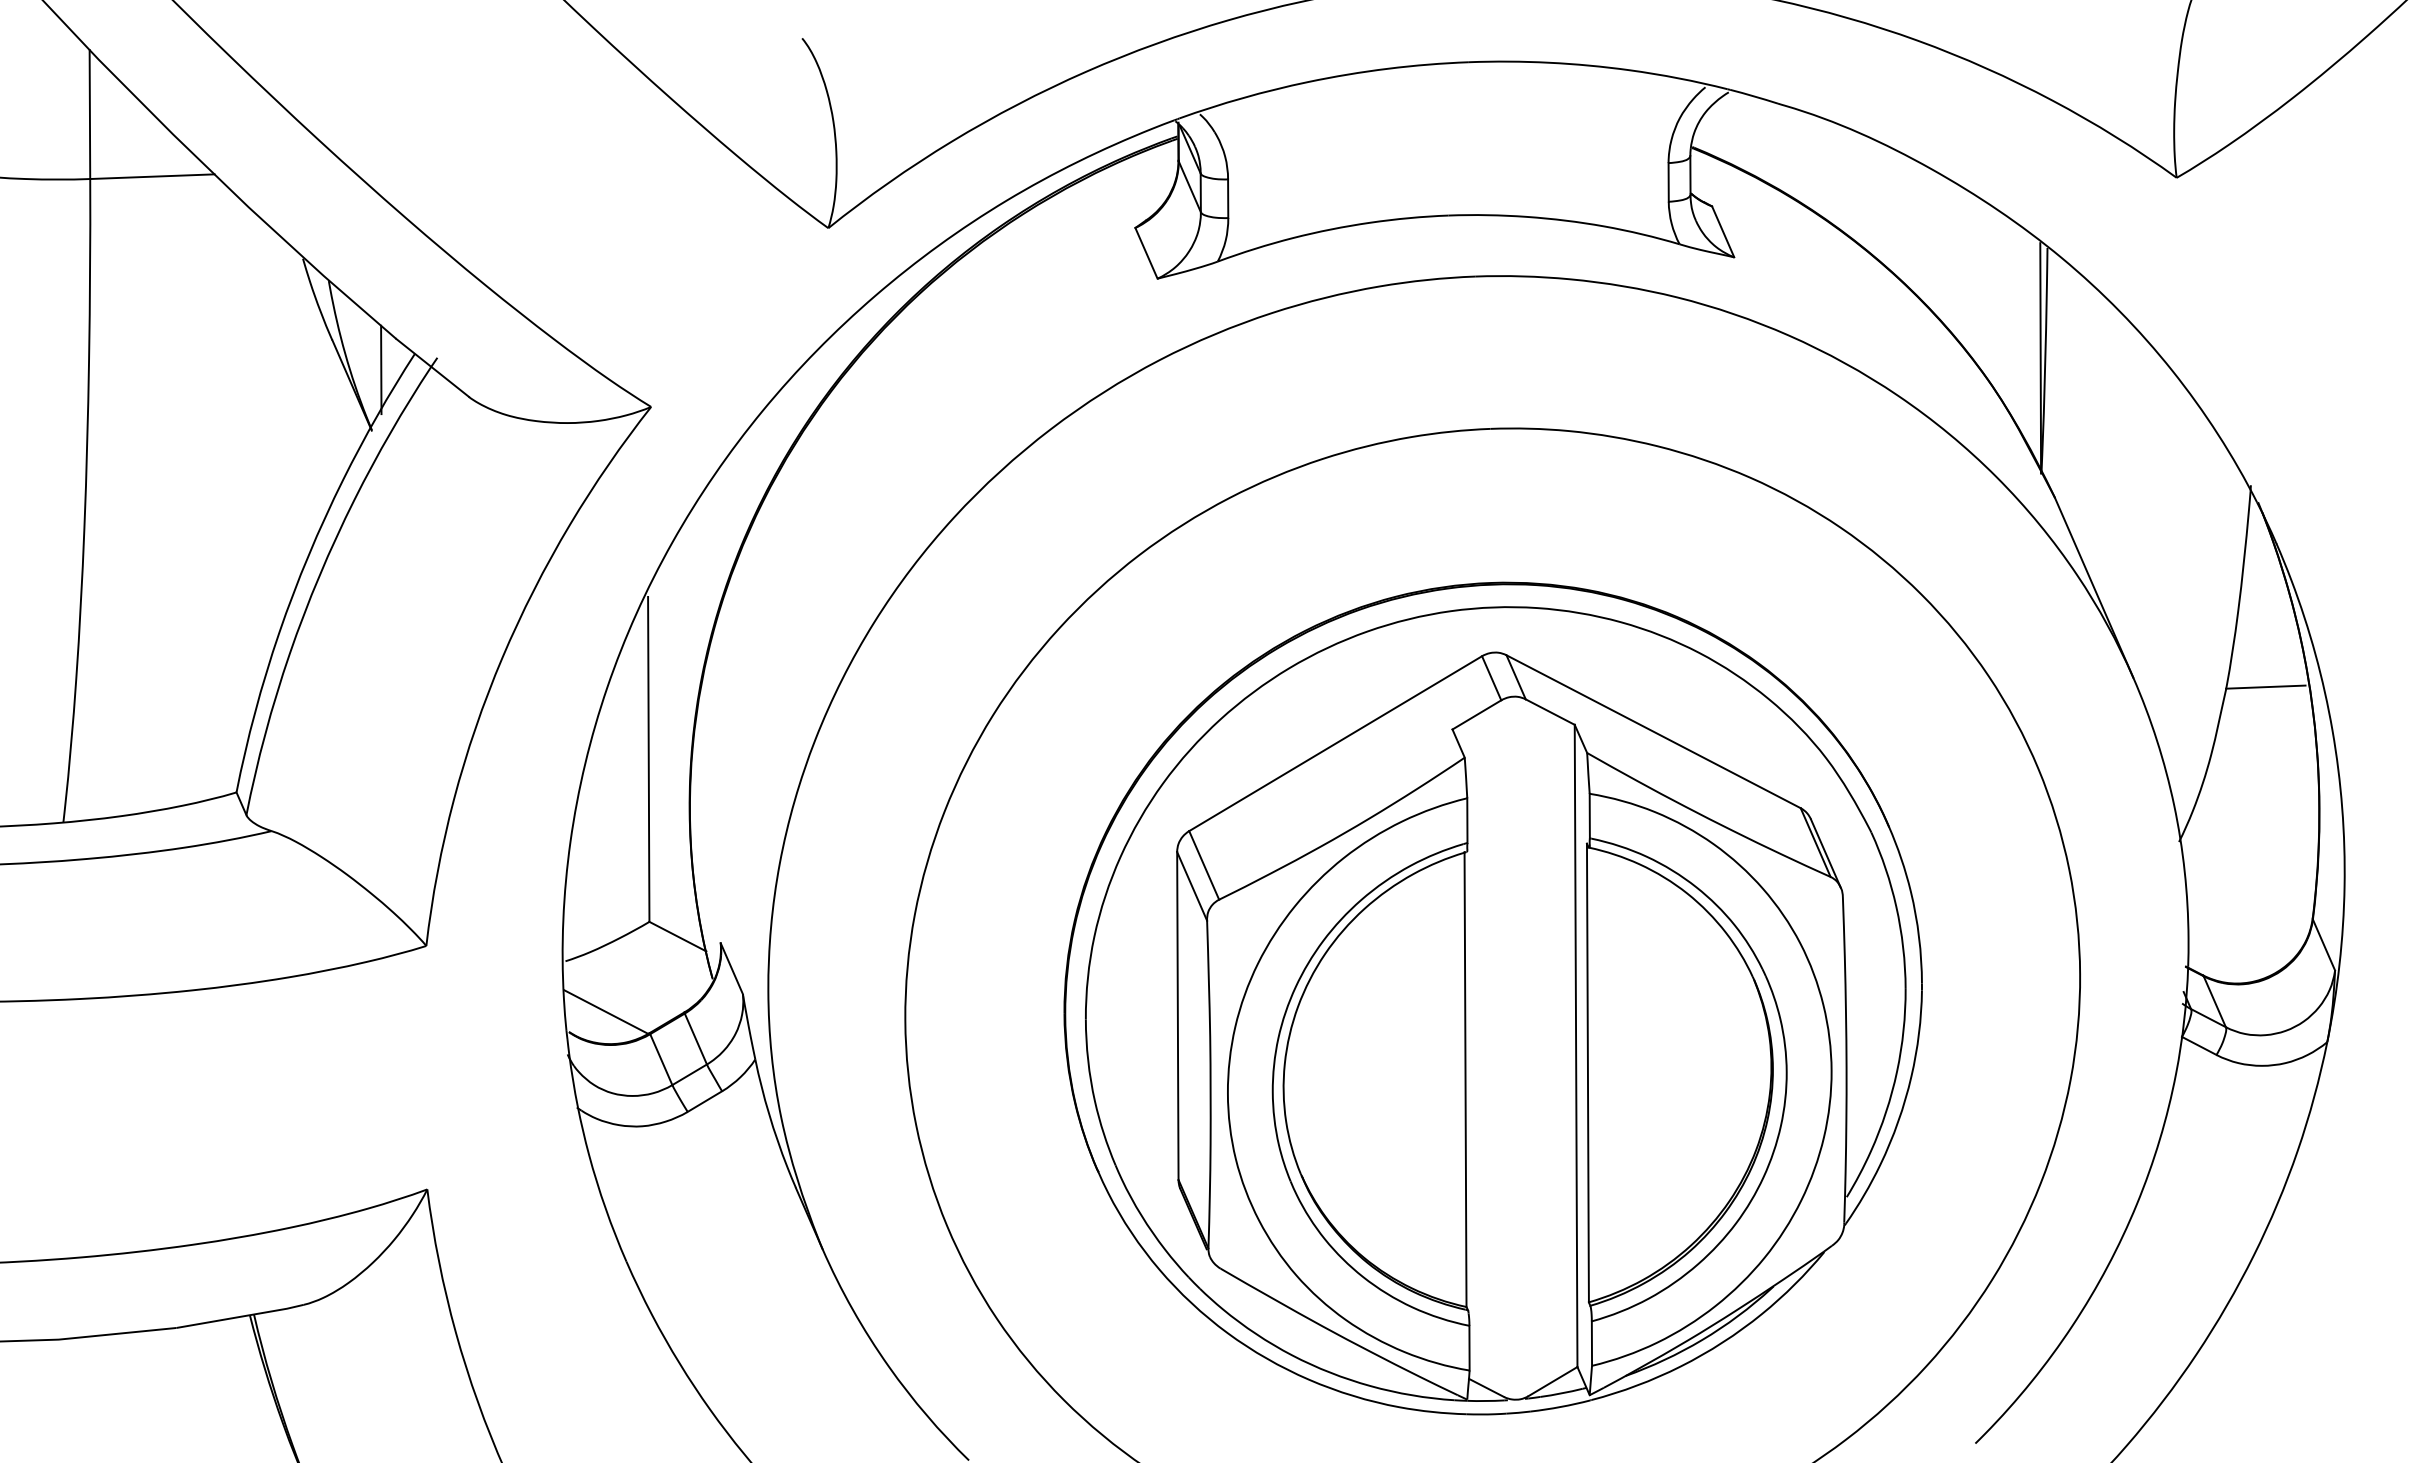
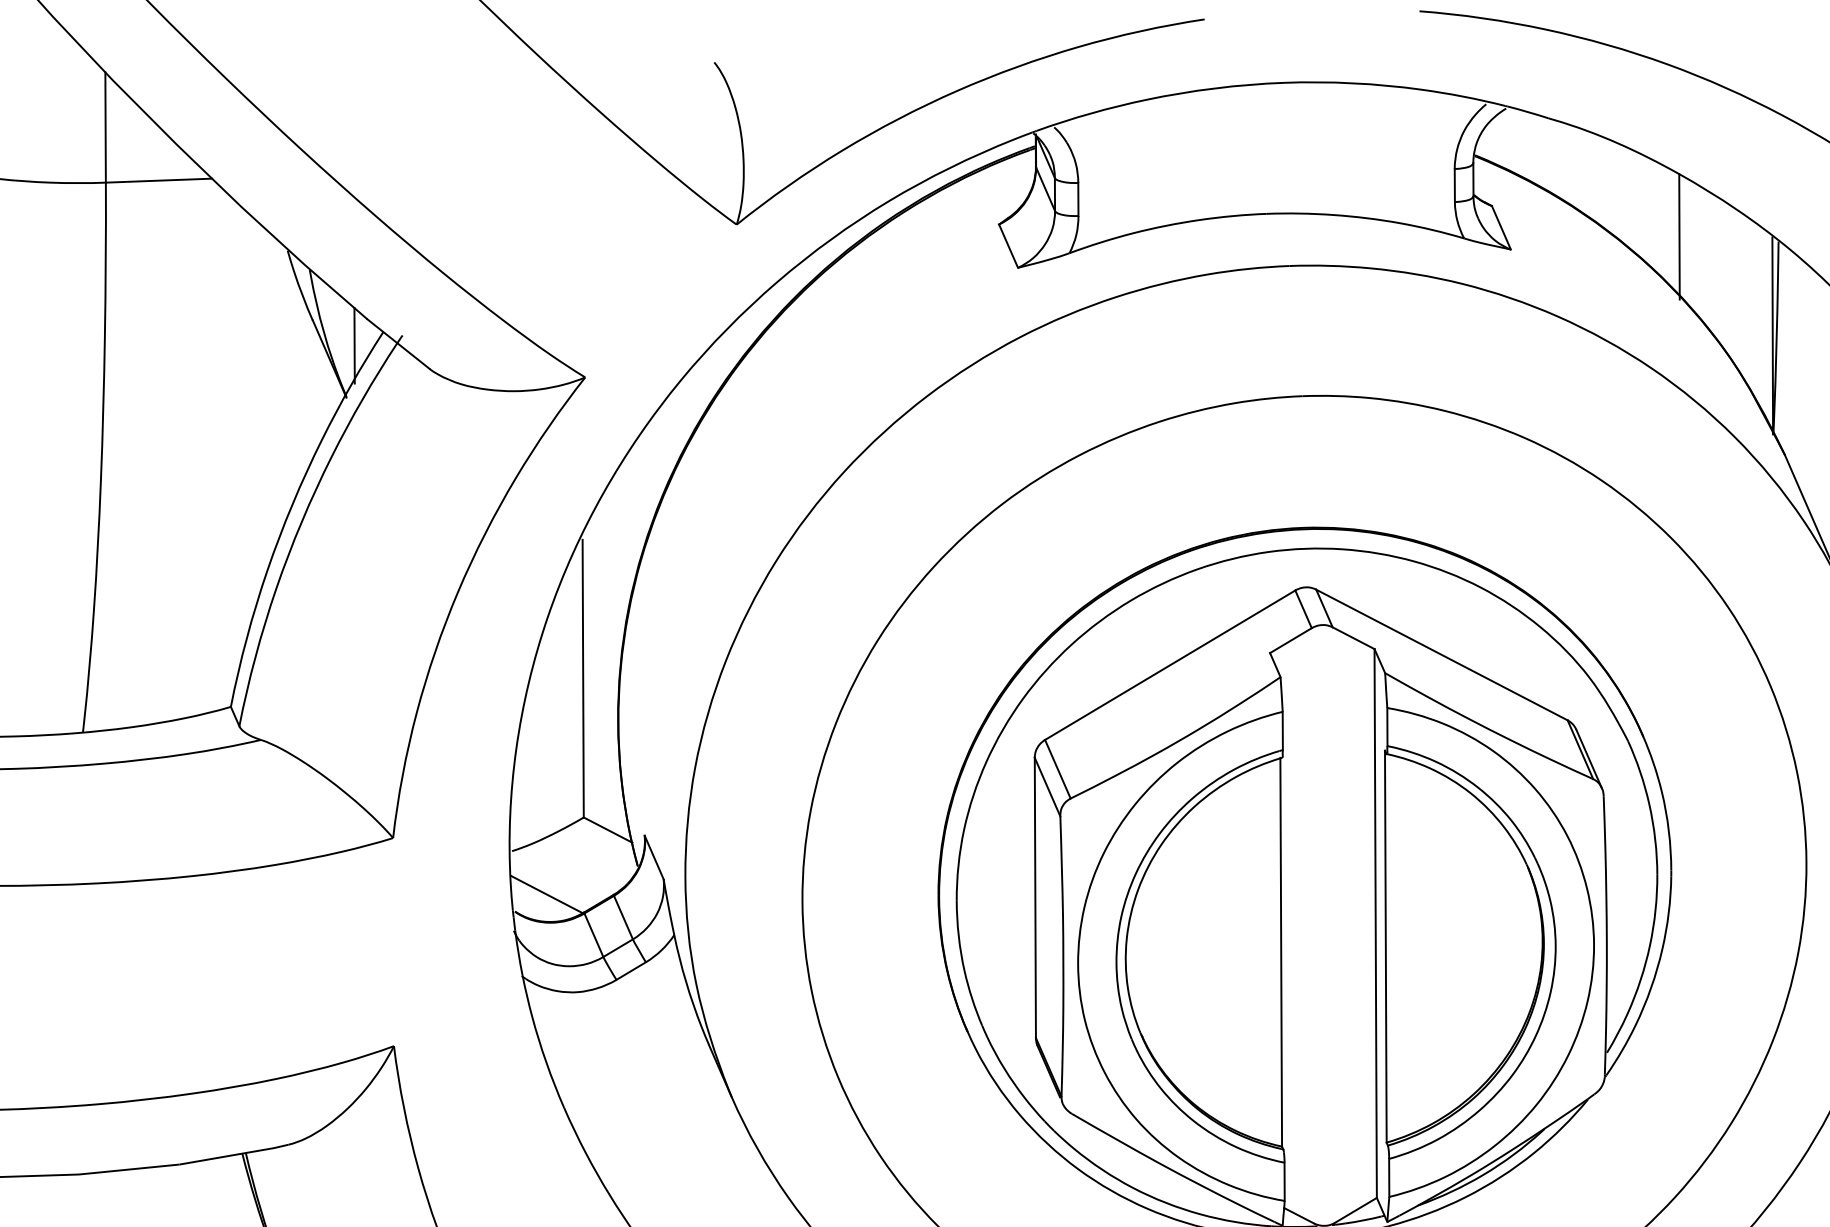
line: (1931, 242) -> (1679, 236), added

